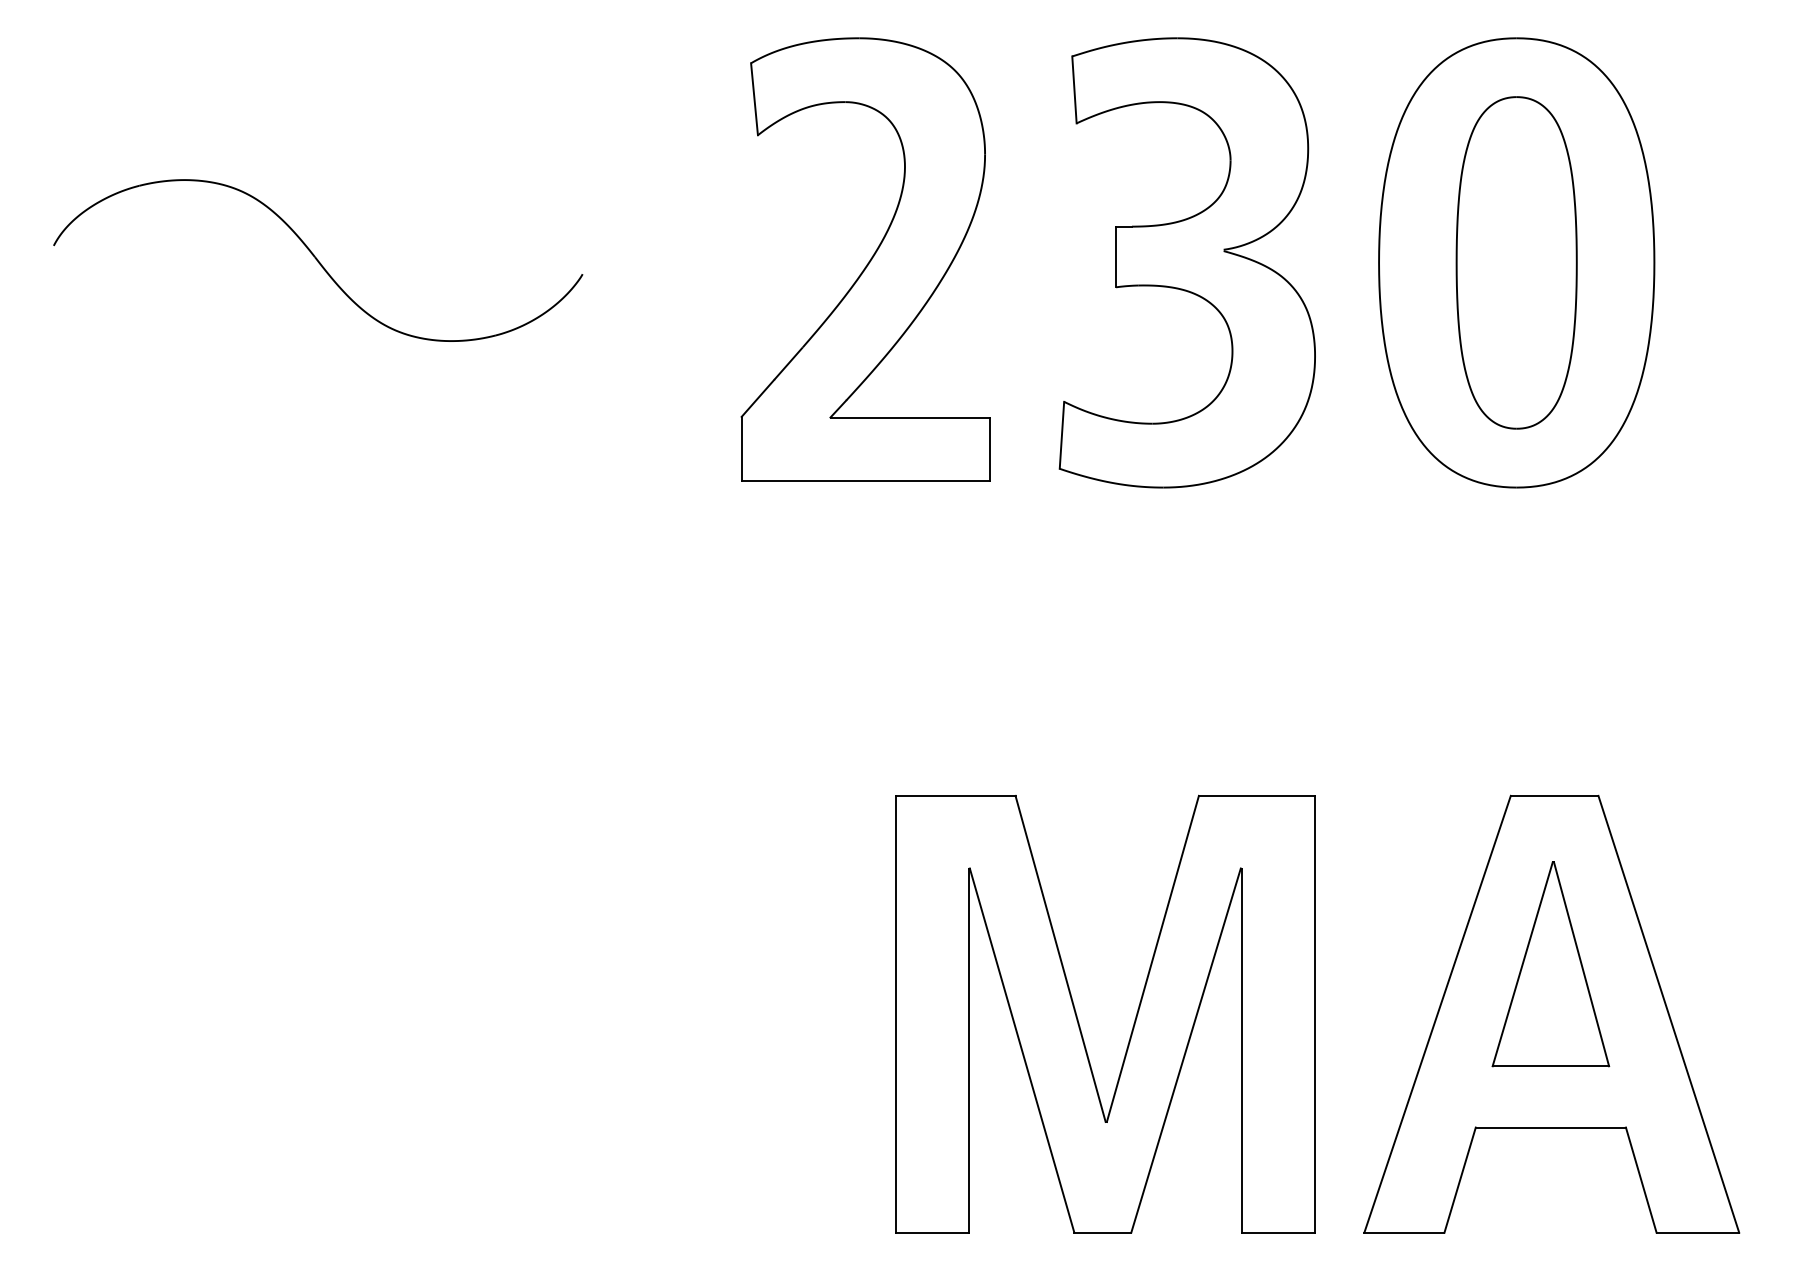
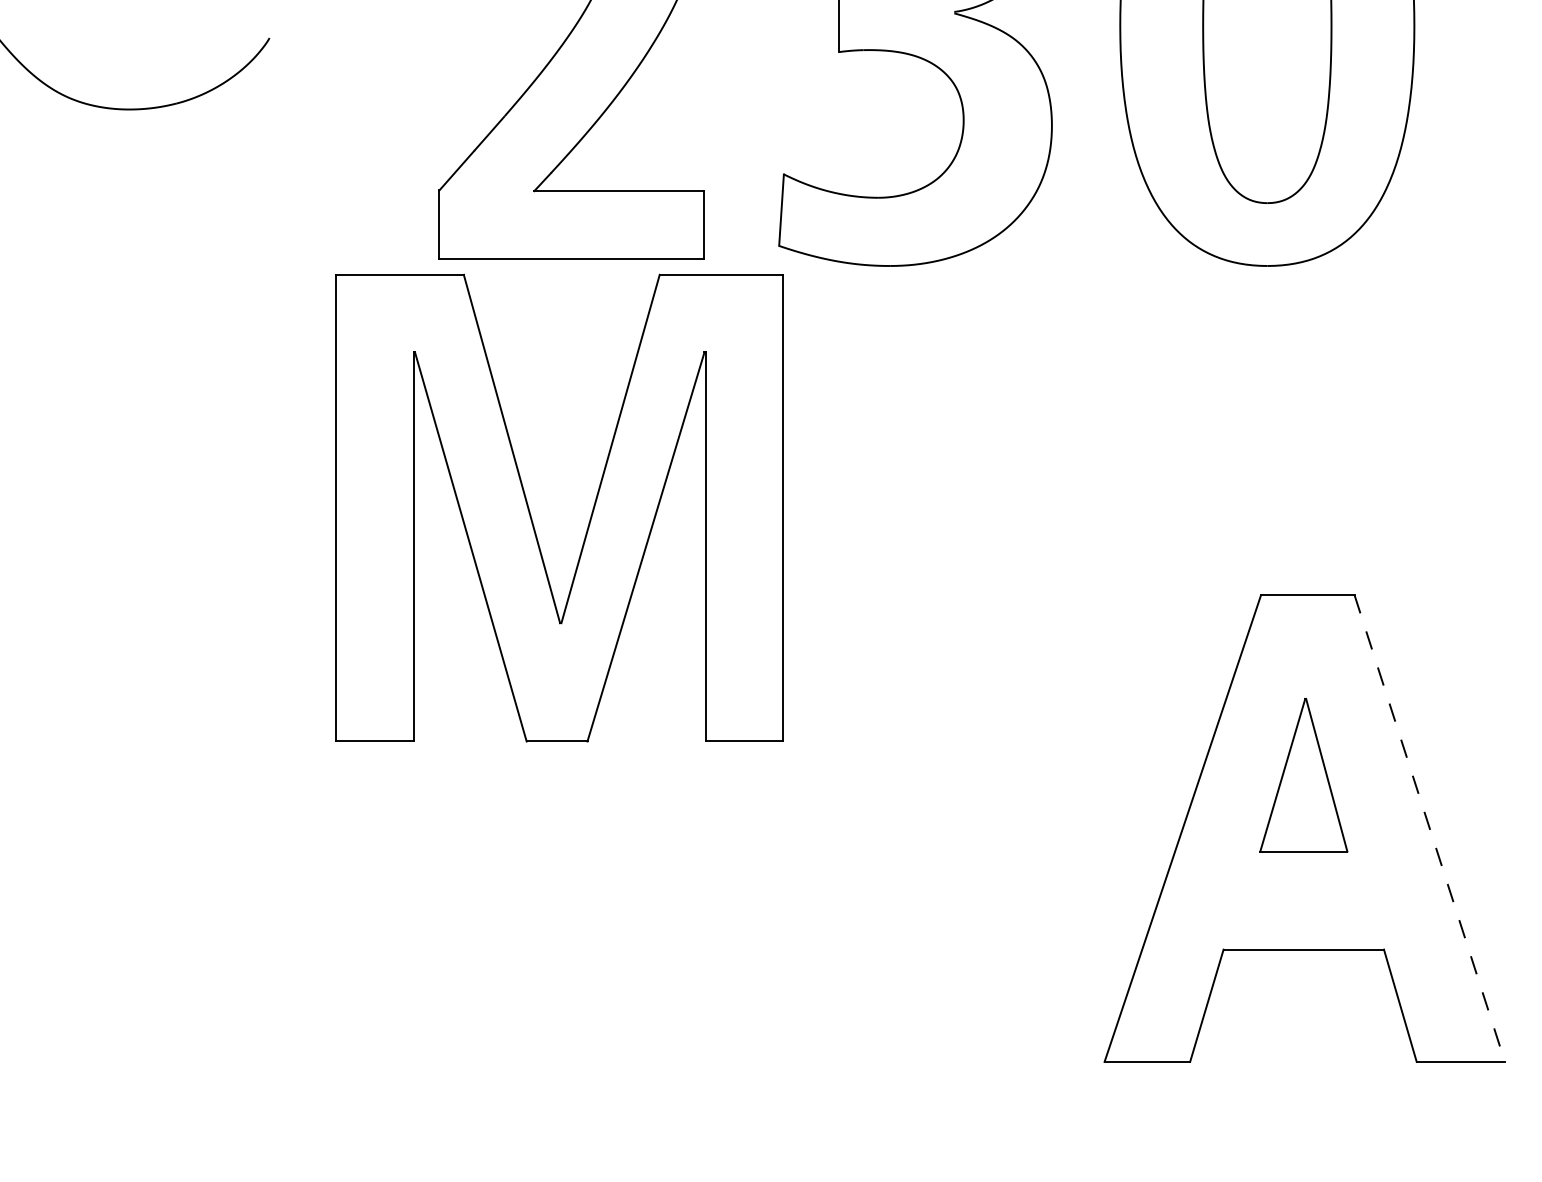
part: (1550, 964) -> (1303, 775), size x0.7
line: (1668, 1014) -> (1429, 828), solid -> dashed
part: (1079, 1022) -> (532, 516), moved

